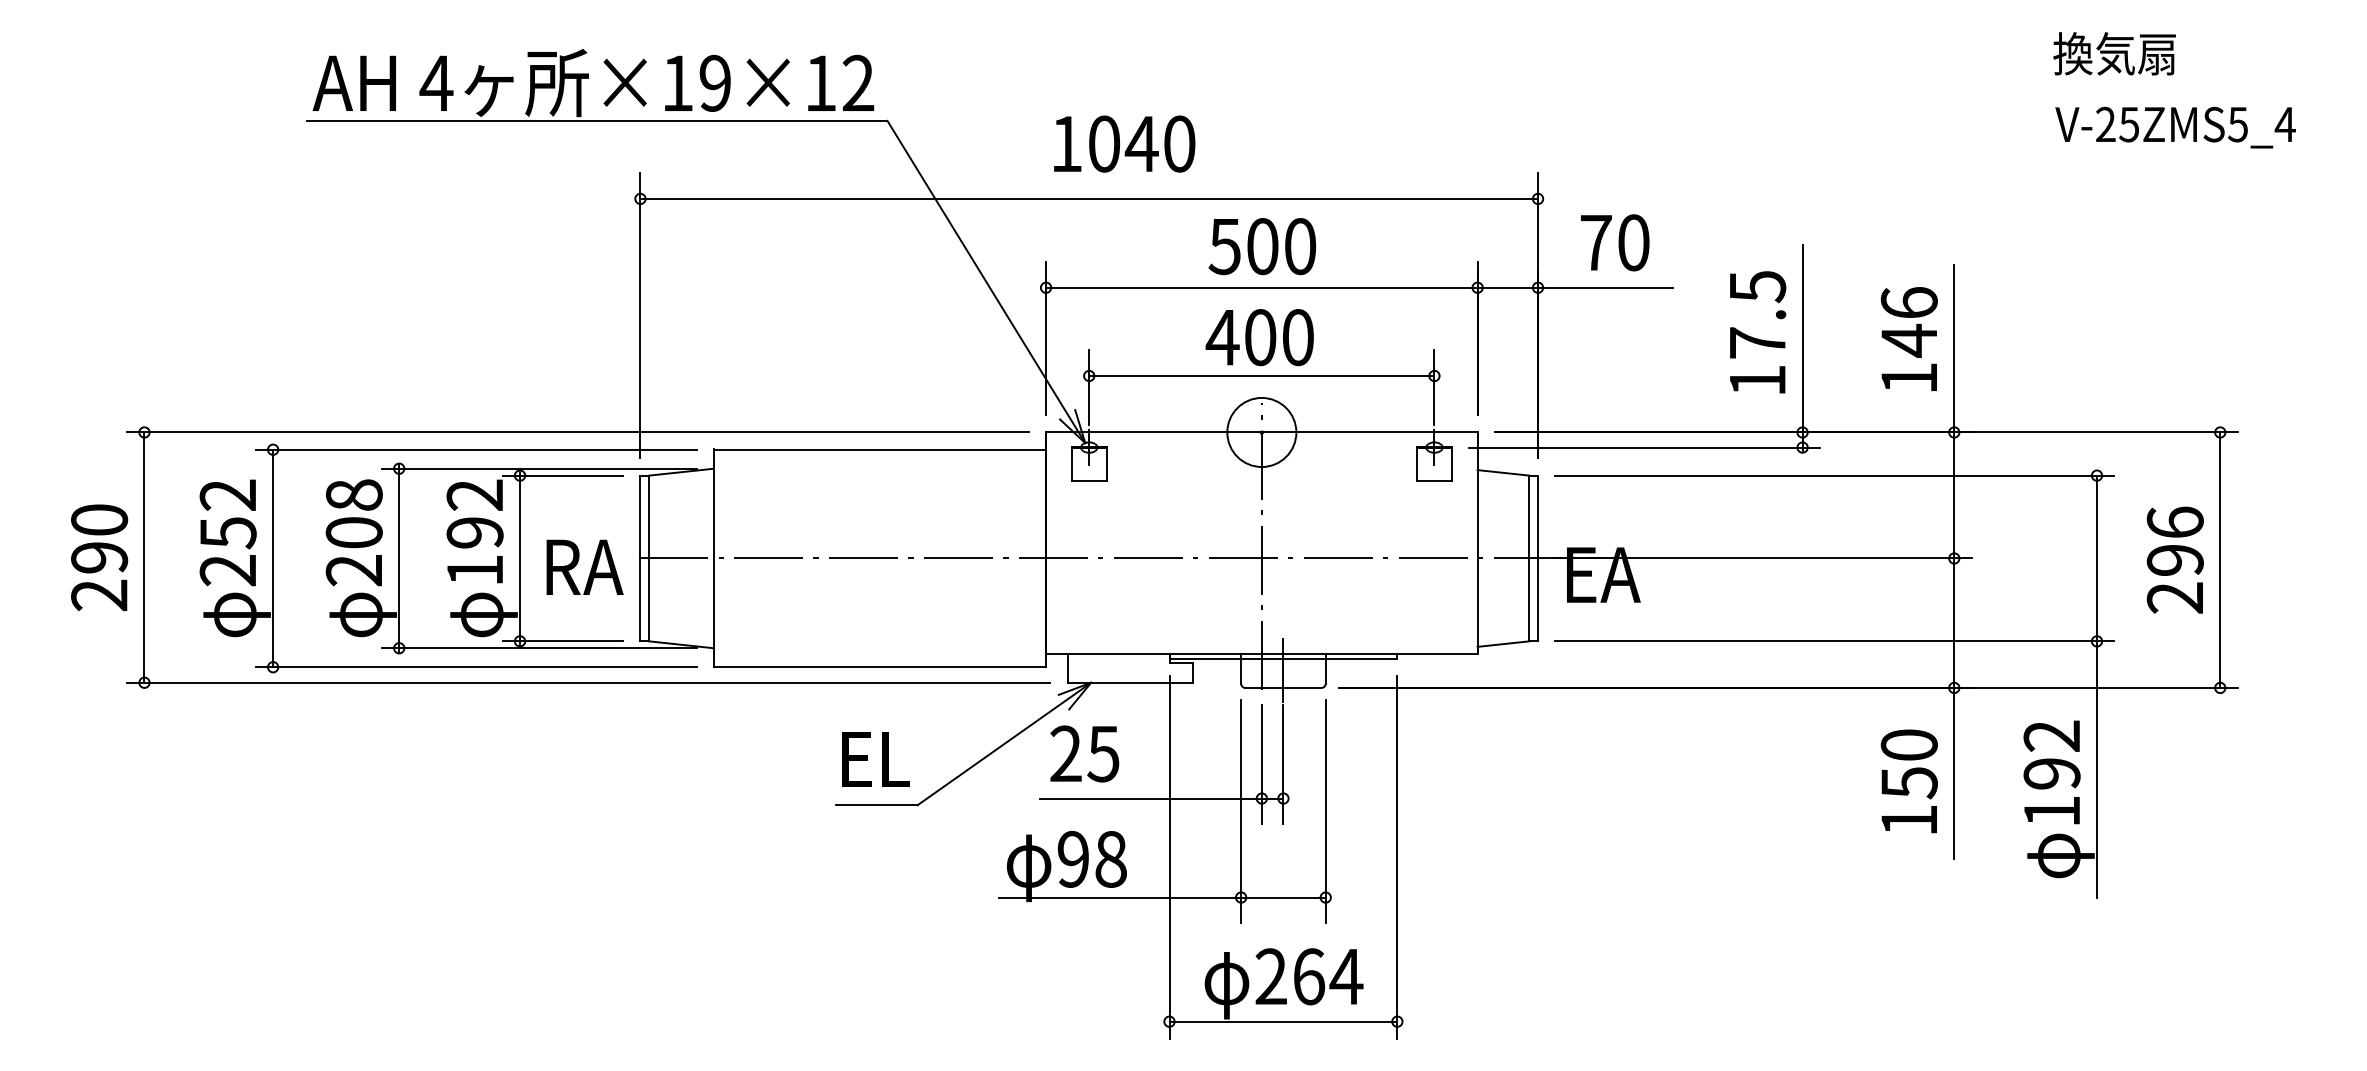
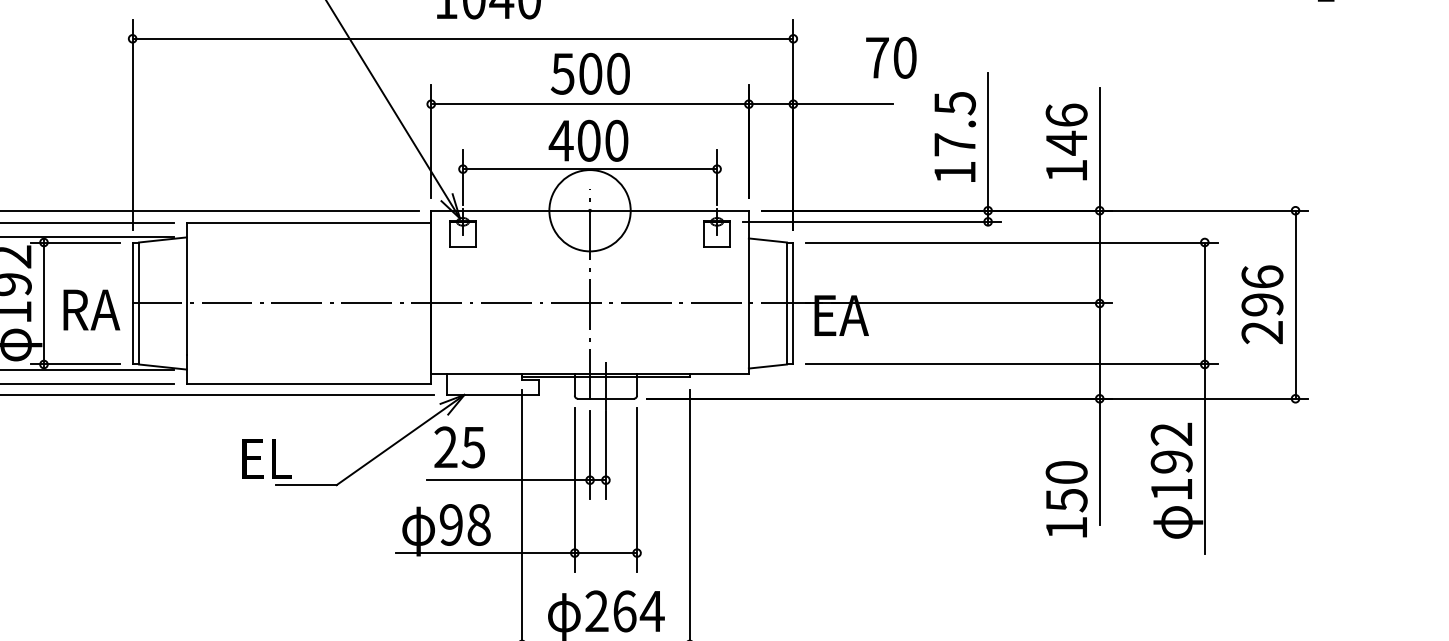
text: (1615, 242) -> (891, 57), moved
circle: (1261, 432) -> (589, 210), size x1.6
text: (875, 759) -> (266, 458), moved
text: (1908, 781) -> (1066, 499), moved

